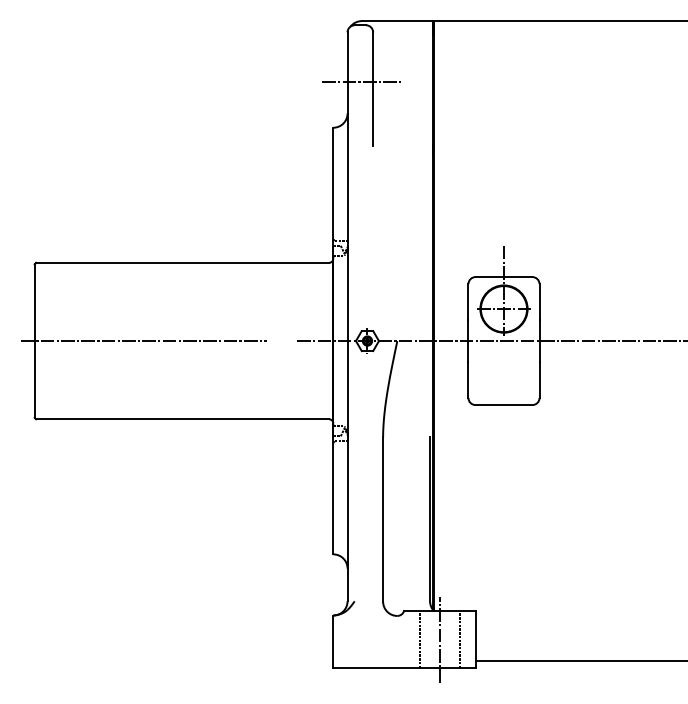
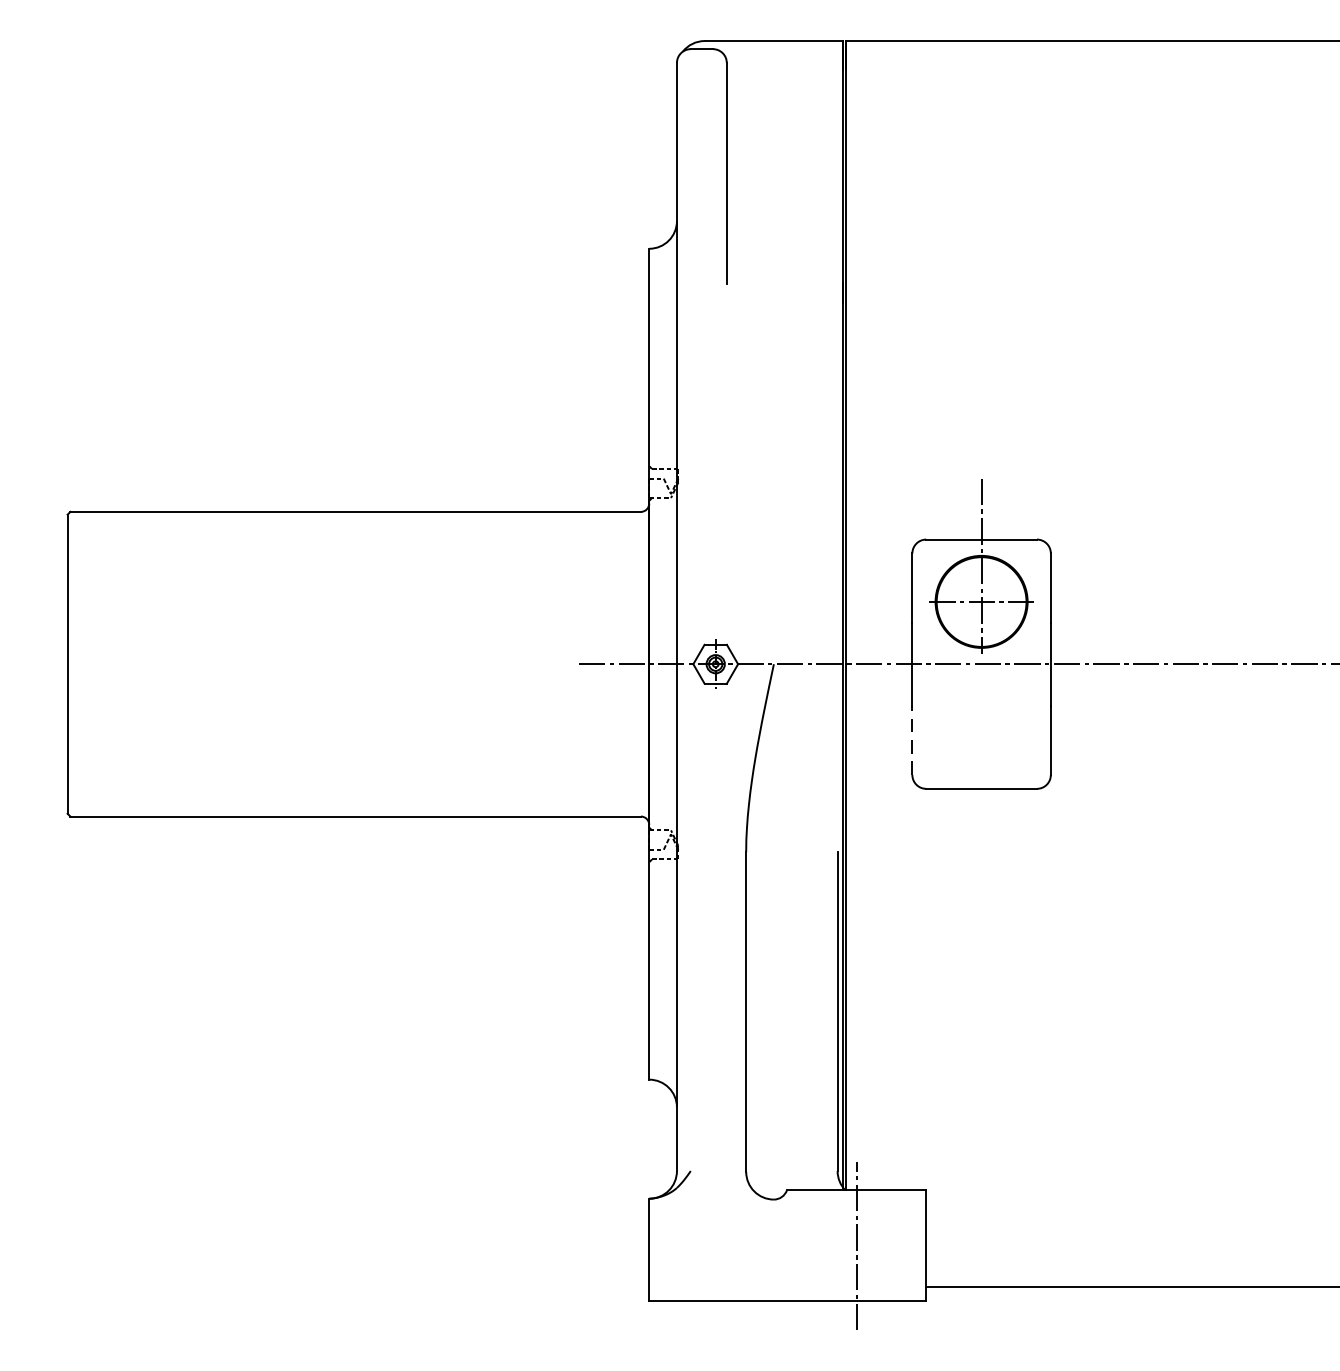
line: (361, 82) -> (704, 160), removed
line: (143, 341) -> (279, 665), removed
line: (468, 380) -> (912, 741), solid -> dashed
line: (420, 639) -> (818, 1245), removed
line: (459, 639) -> (894, 1245), removed

